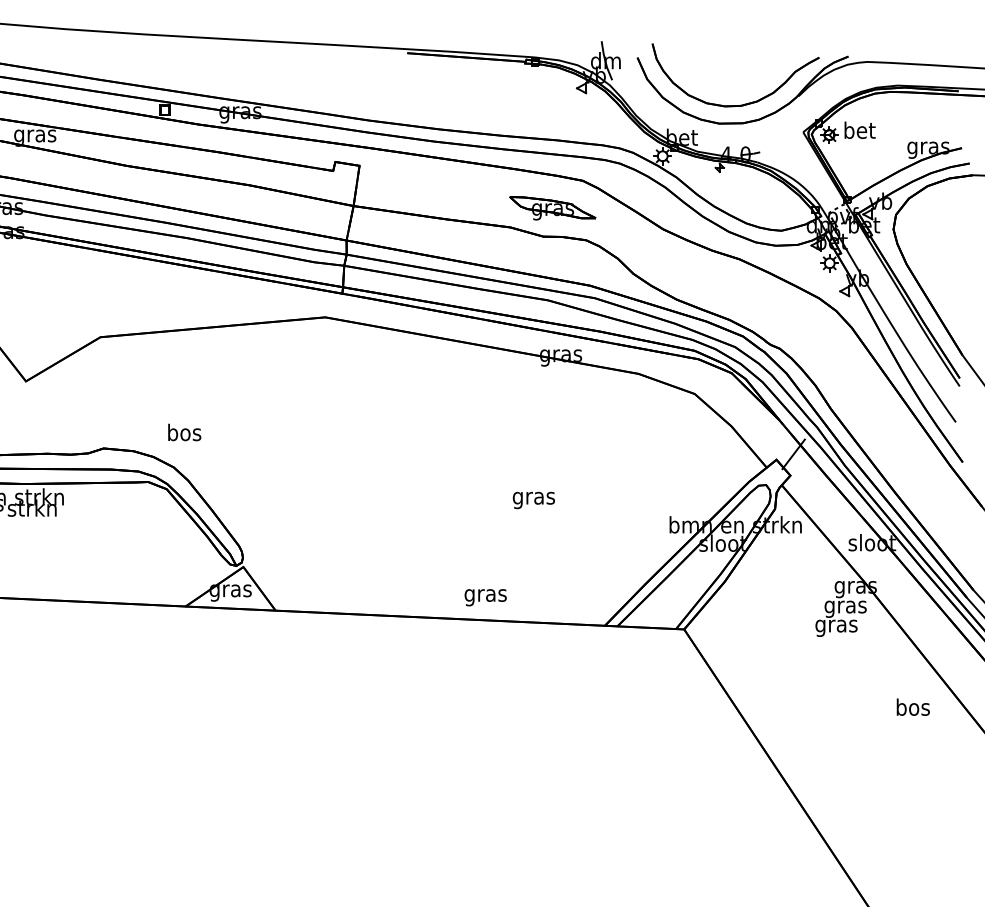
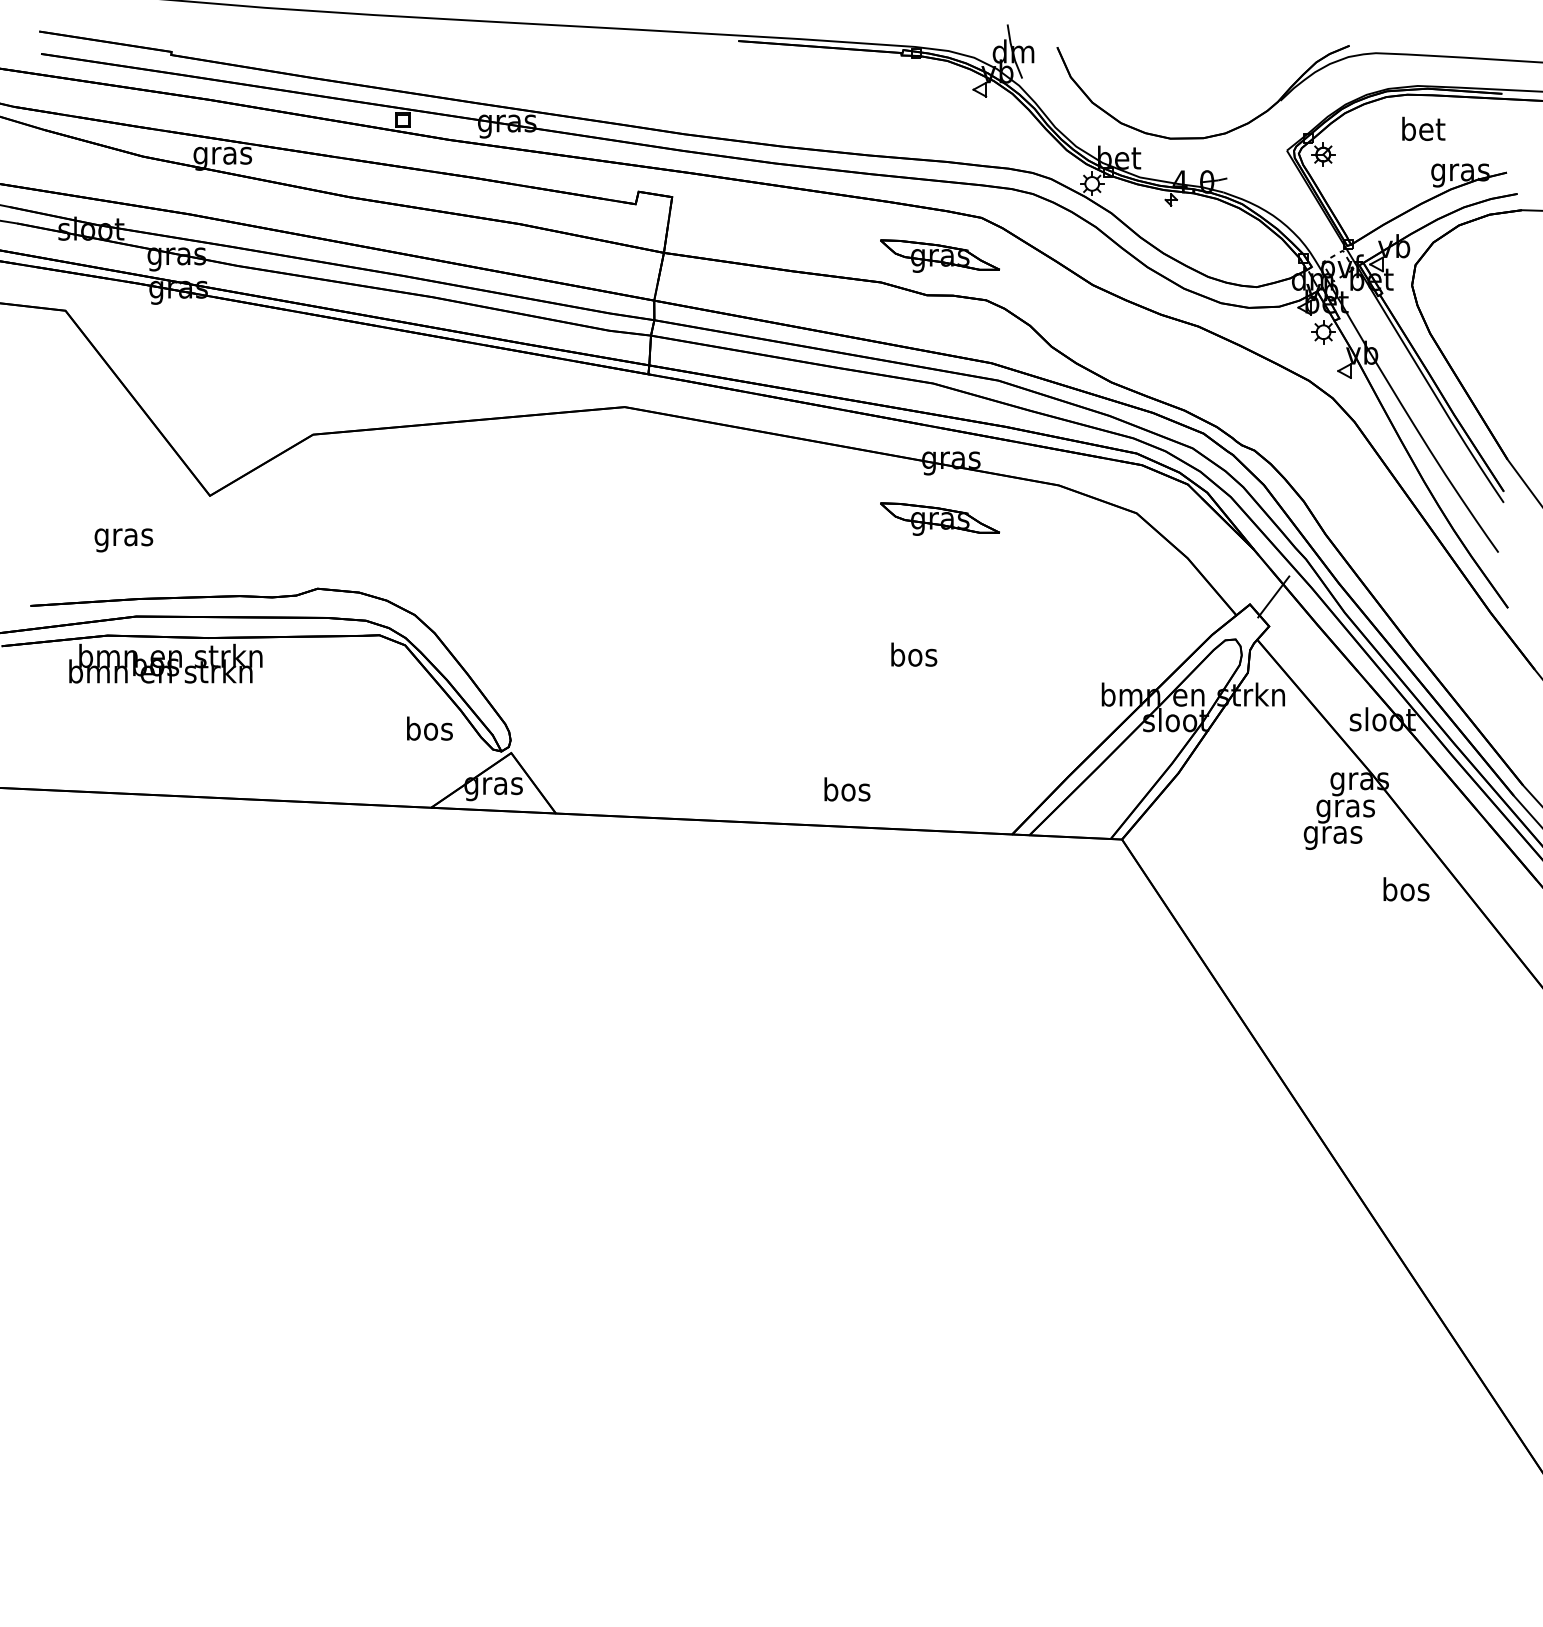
part: (744, 104) -> (1205, 111), removed
text: (859, 130) -> (1423, 128), moved
part: (552, 397) -> (939, 518), added
text: (184, 432) -> (429, 728), moved
text: (533, 498) -> (913, 657), gras -> bos
text: (485, 595) -> (846, 792), gras -> bos
text: (913, 707) -> (1406, 889), moved

